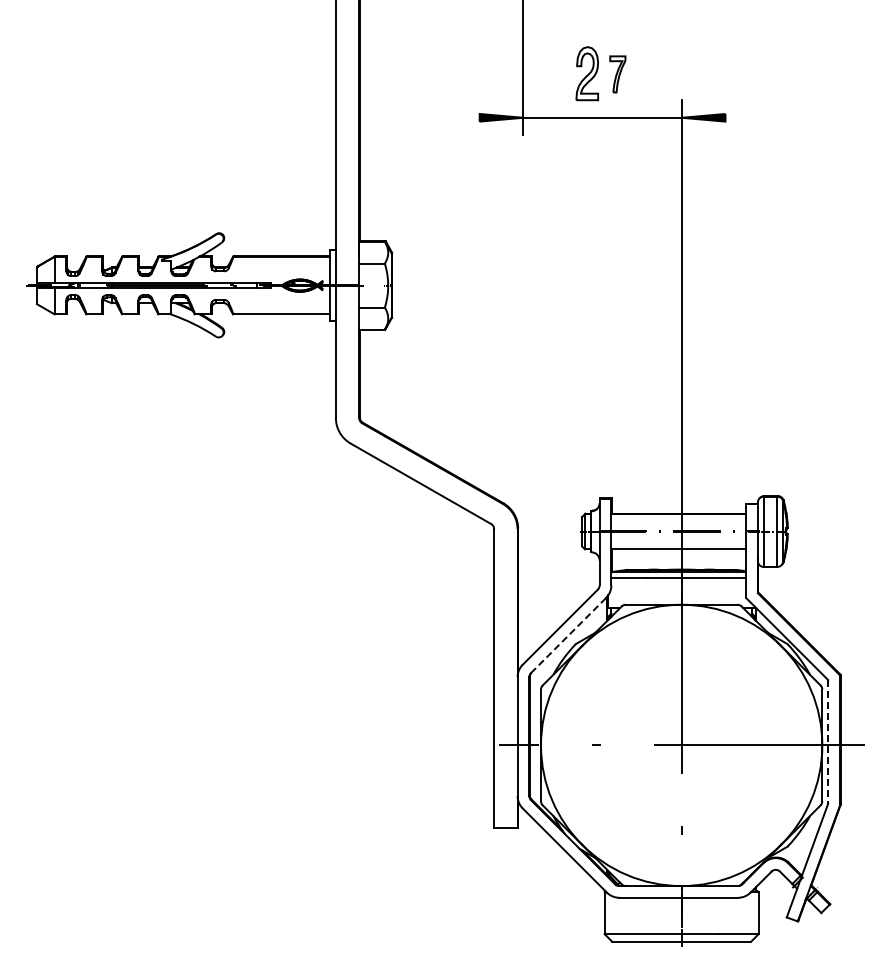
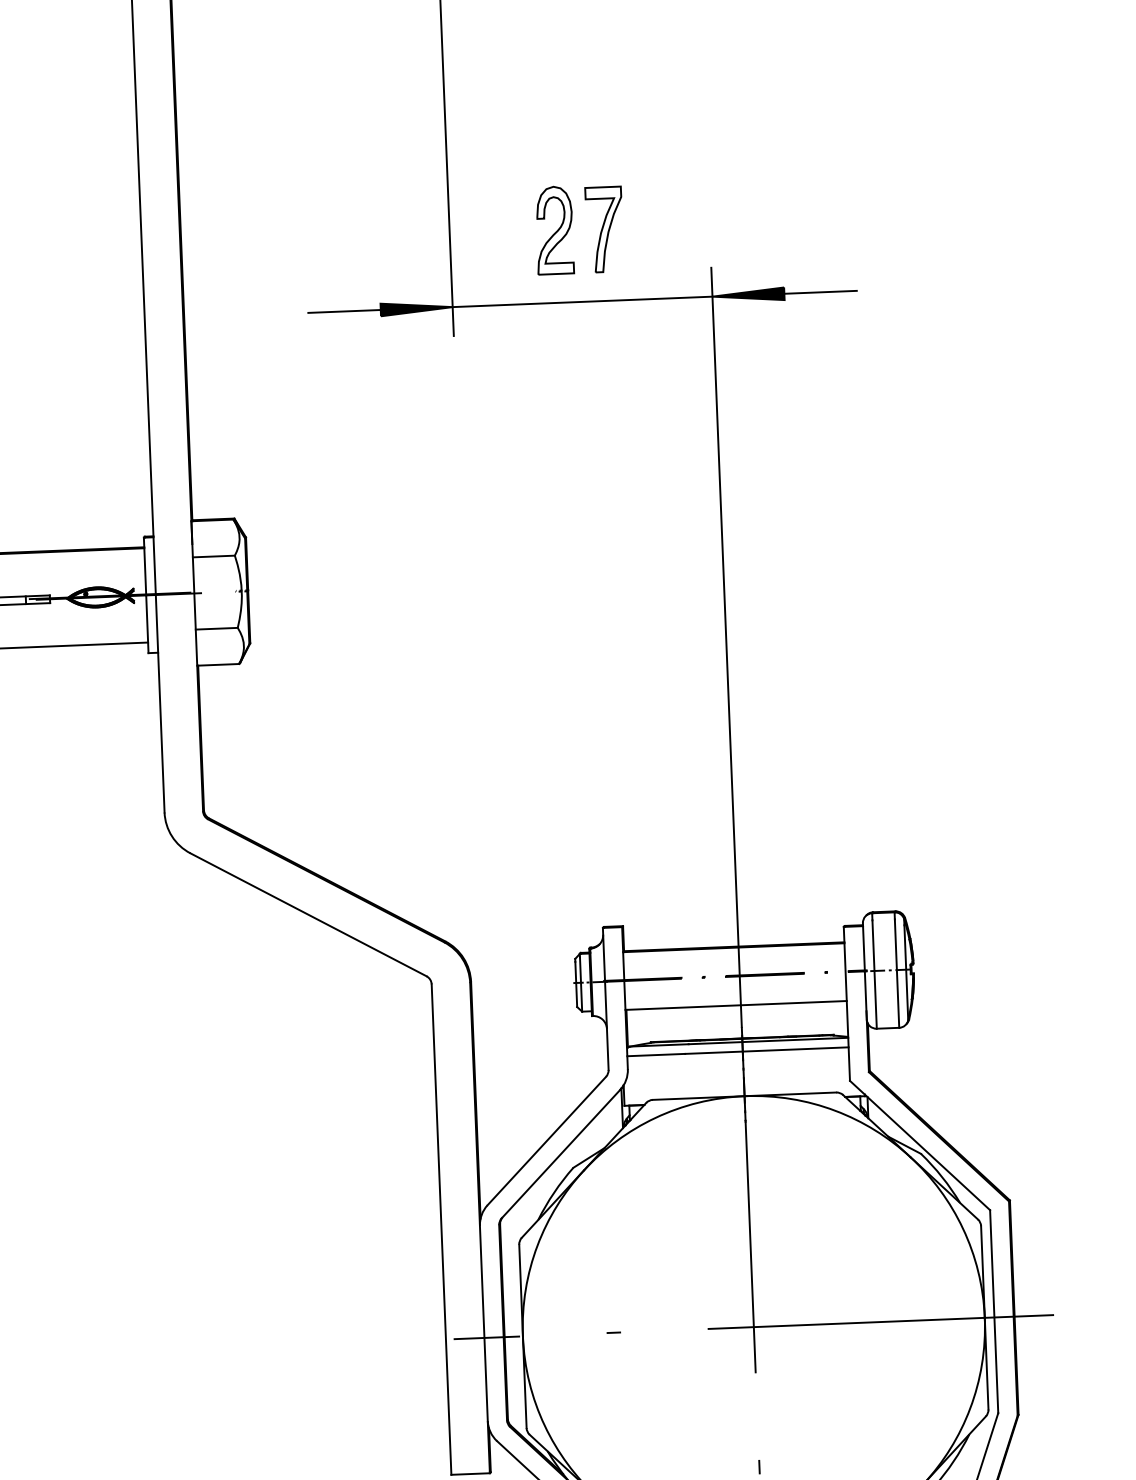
part: (617, 74) -> (604, 229), size x1.43
line: (457, 117) -> (344, 310), added
line: (747, 117) -> (820, 291), added
line: (568, 635) -> (560, 1154), dashed -> solid
line: (828, 741) -> (994, 1311), dashed -> solid

